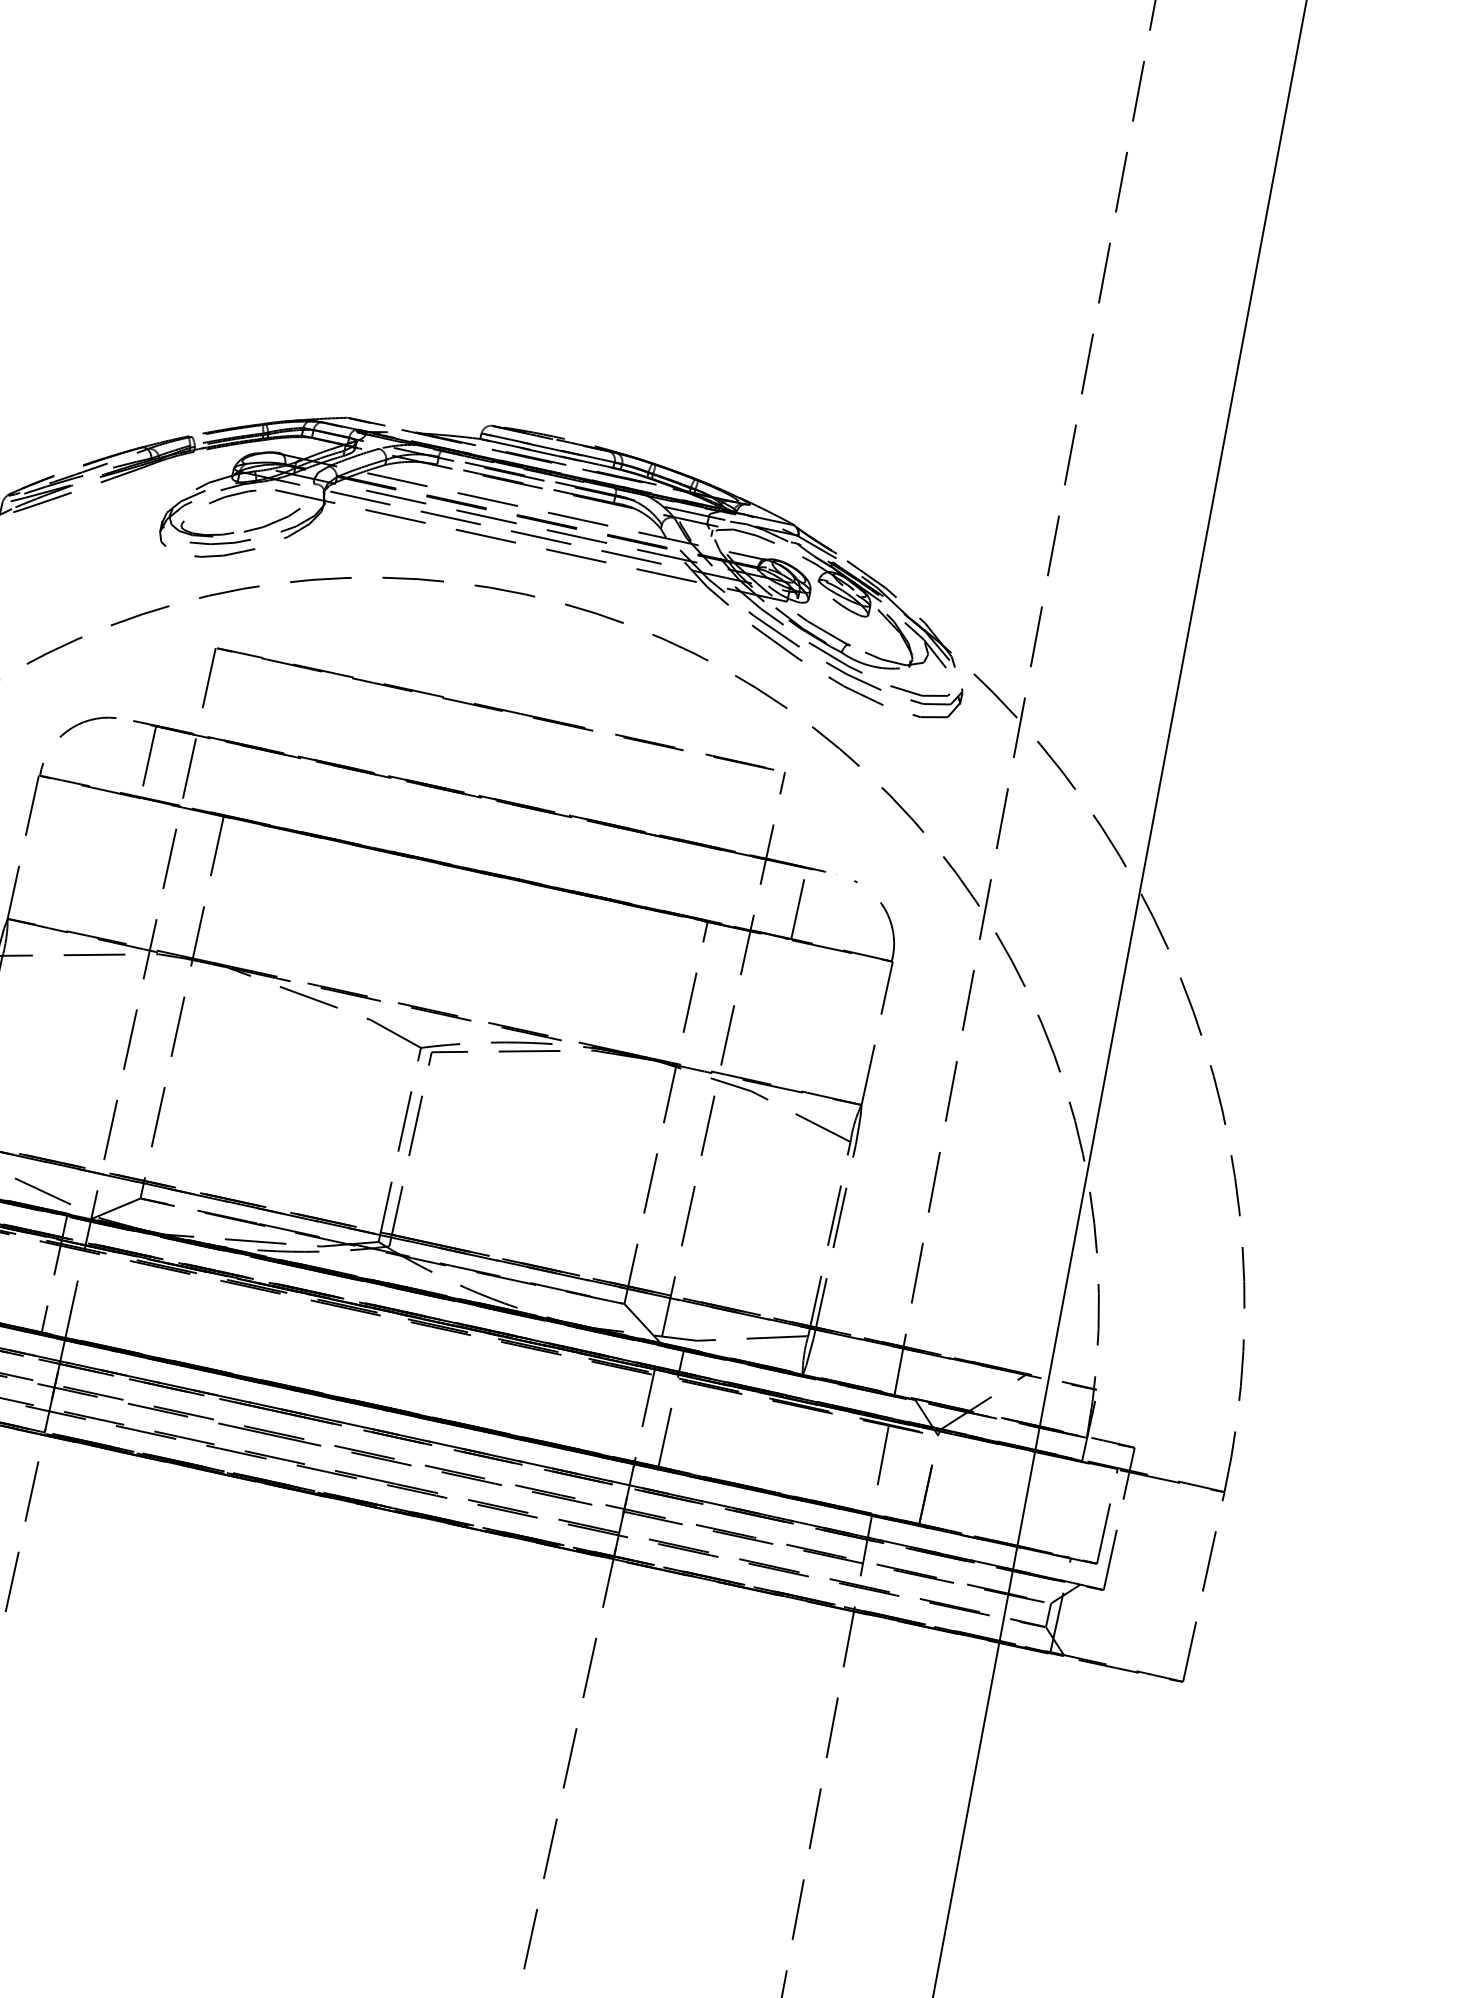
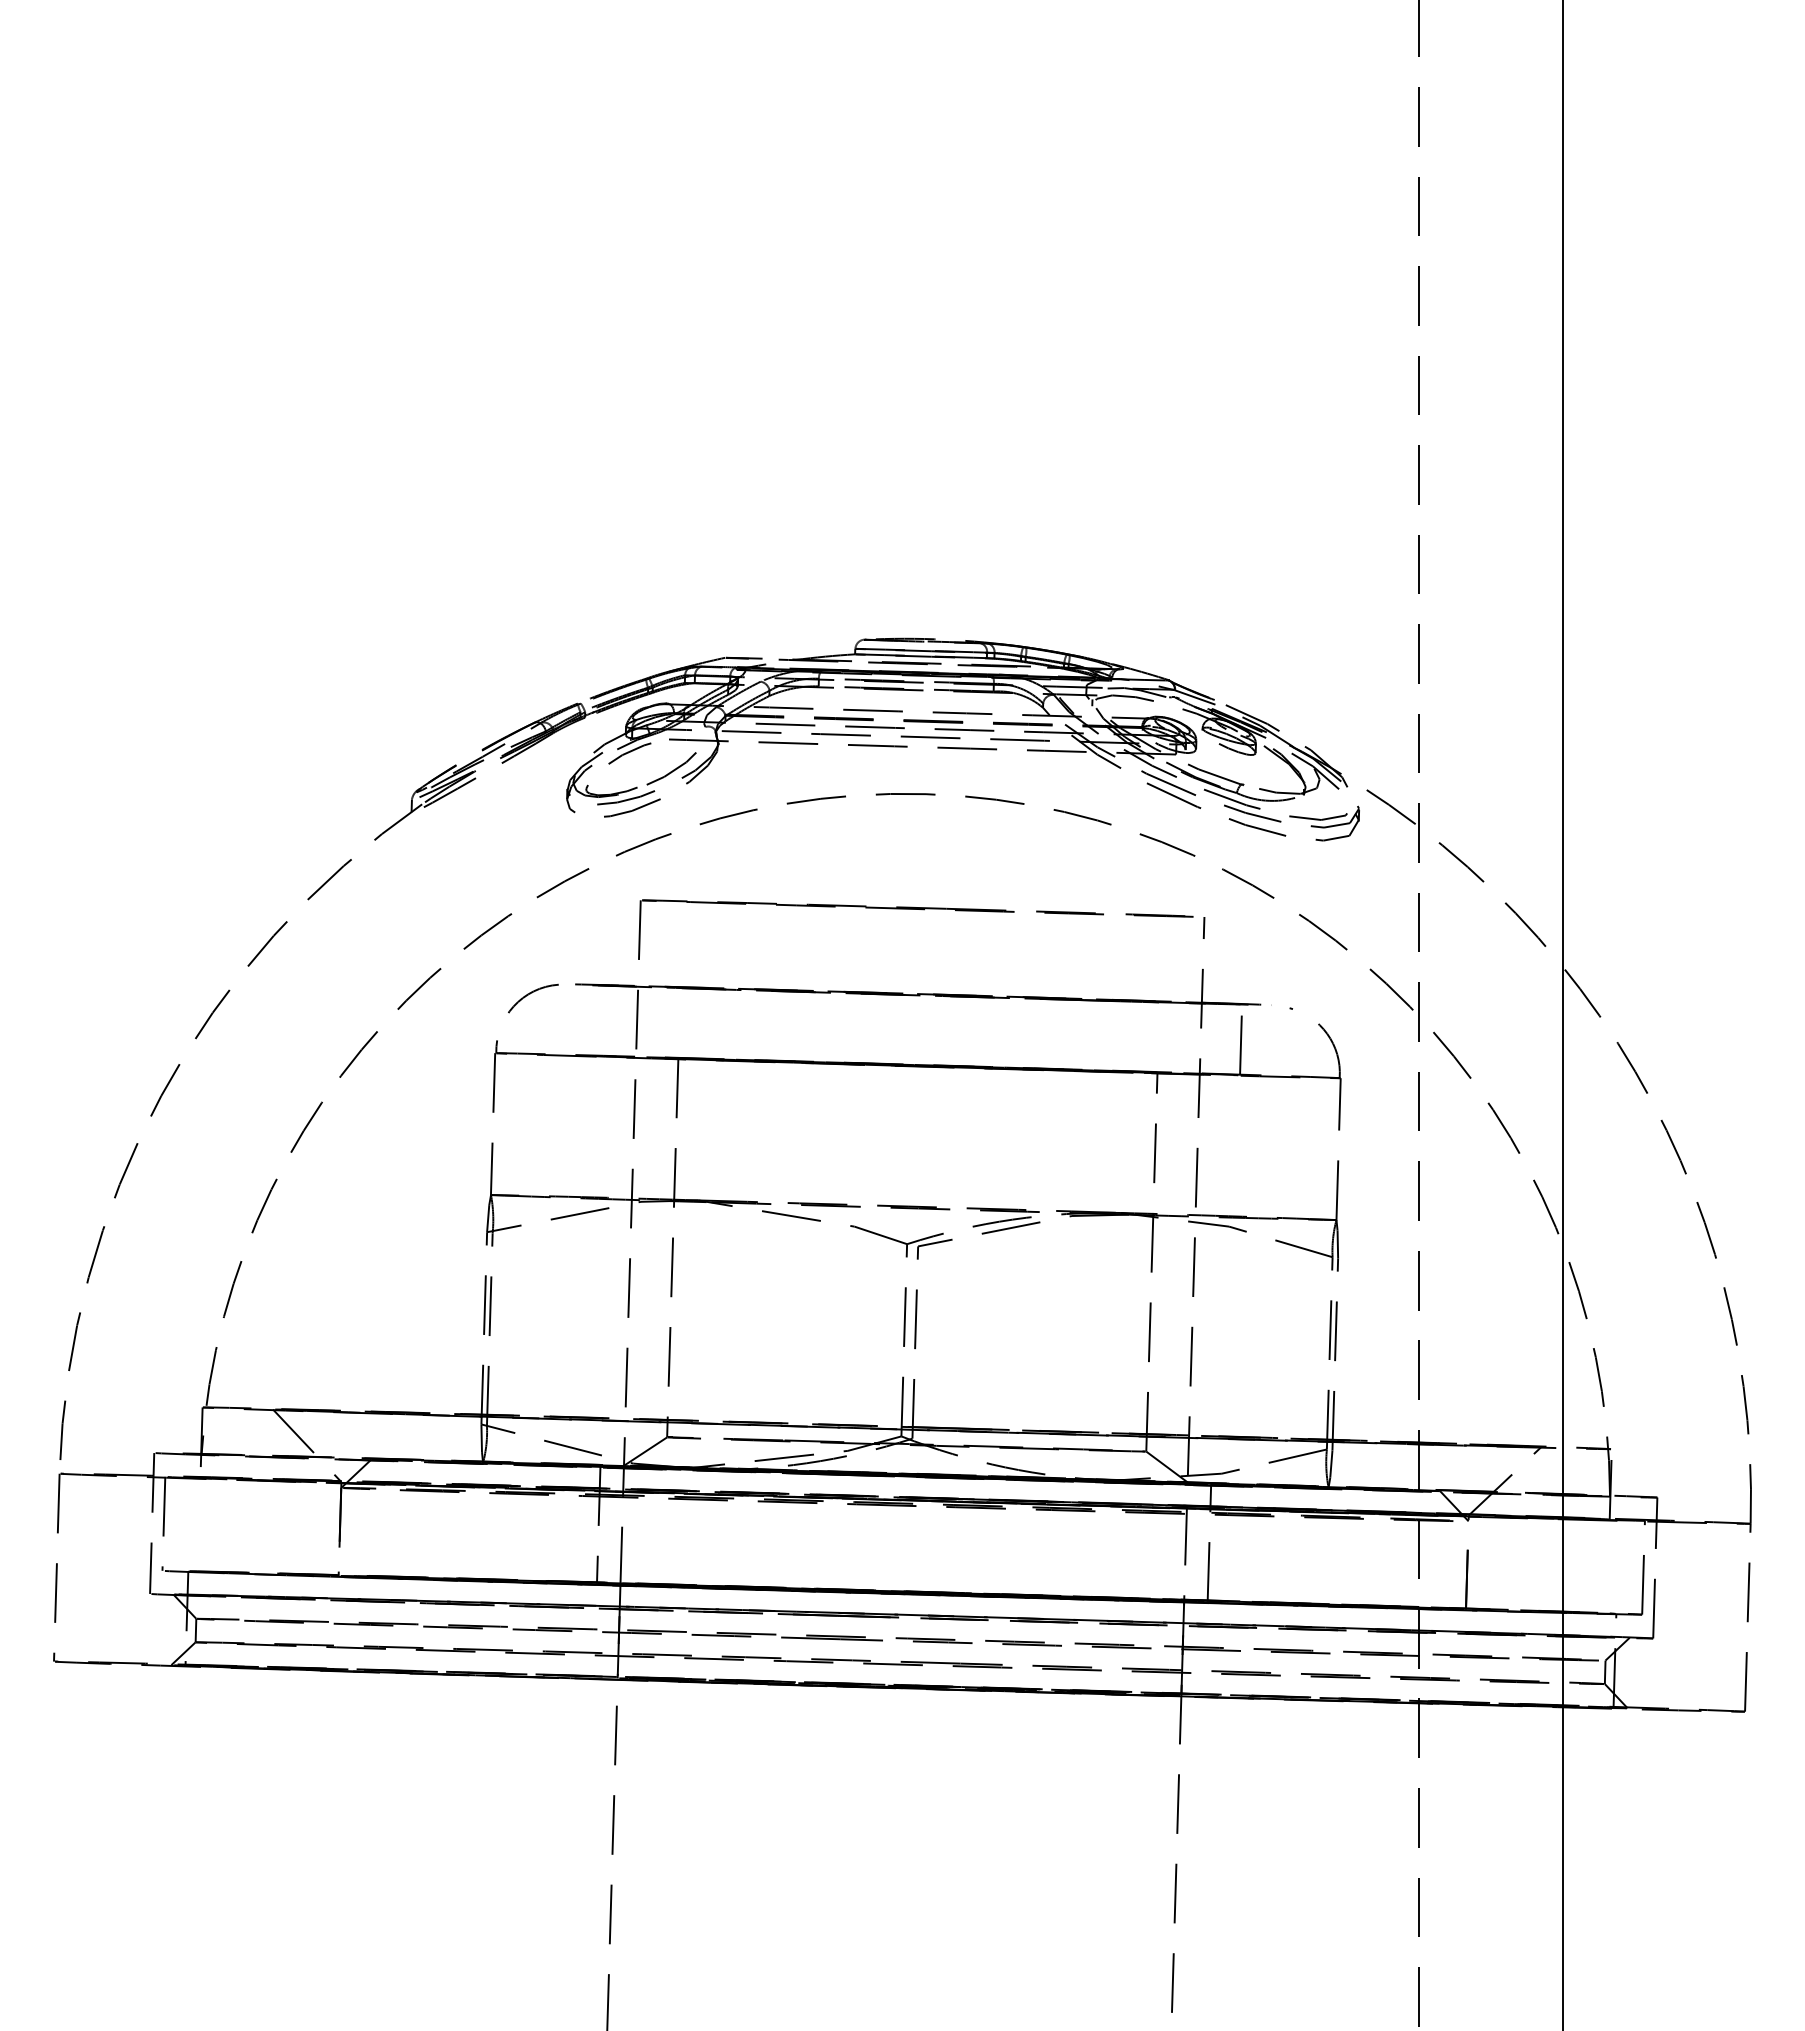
line: (148, 761) -> (596, 1020), removed

